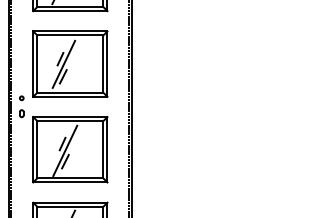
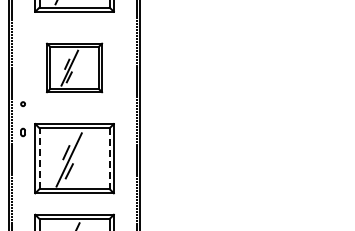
part: (70, 63) -> (74, 67), size x0.7
part: (21, 113) -> (22, 132), moved
line: (37, 149) -> (39, 158), solid -> dashed
line: (103, 150) -> (109, 159), solid -> dashed

